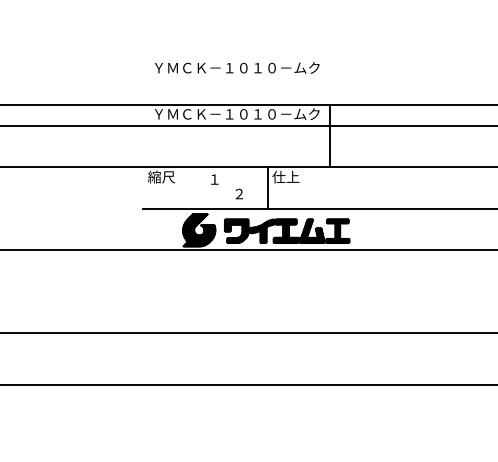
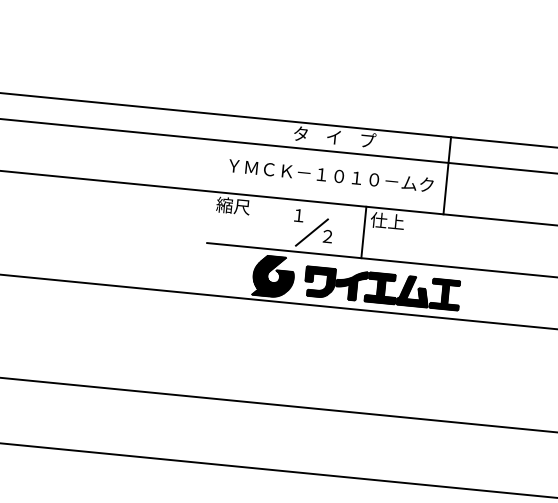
text: (237, 67) -> (331, 174), moved
text: (237, 113) -> (335, 136), ＹＭＣＫ－１０１０－ムク -> タ    イ    プ
line: (226, 191) -> (312, 231), added

